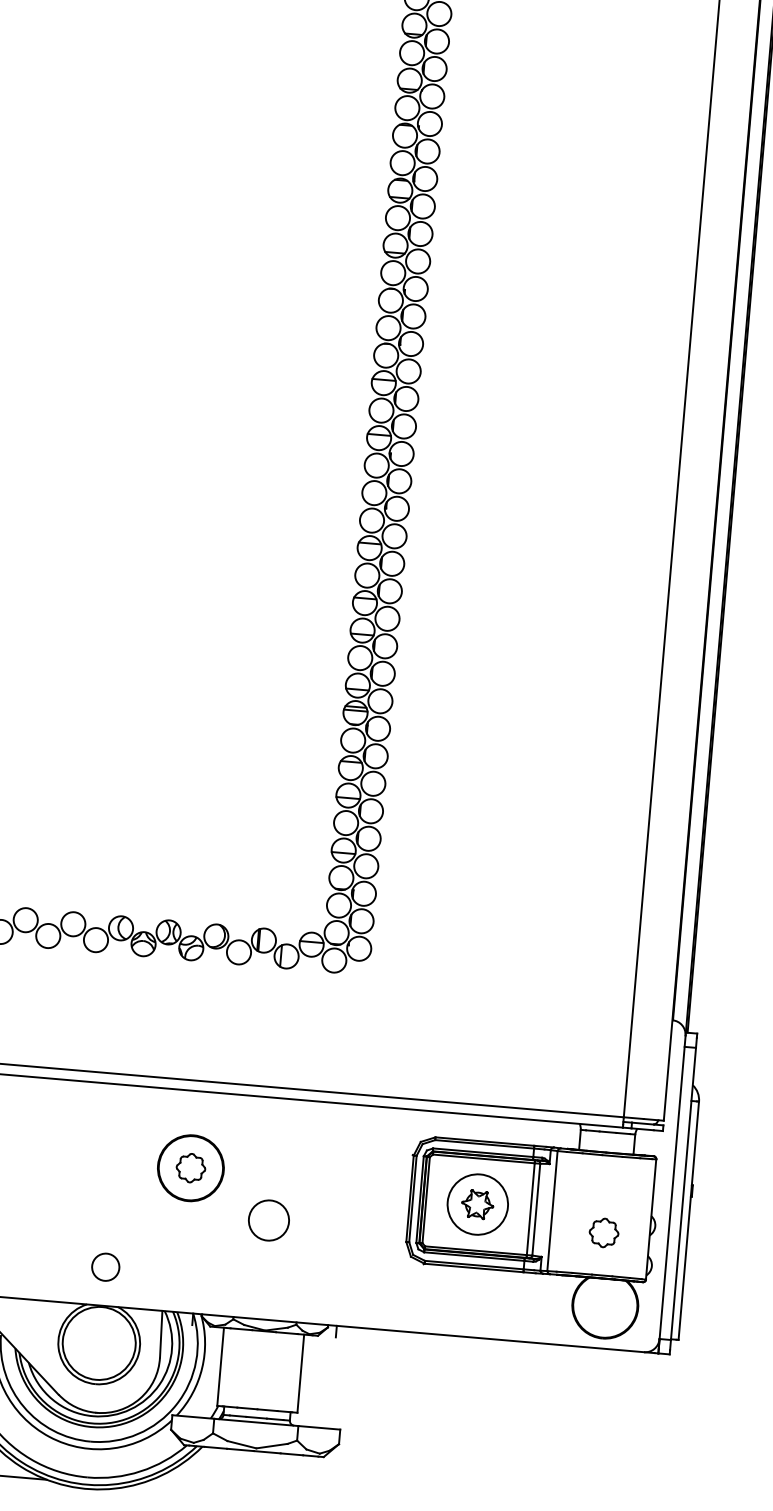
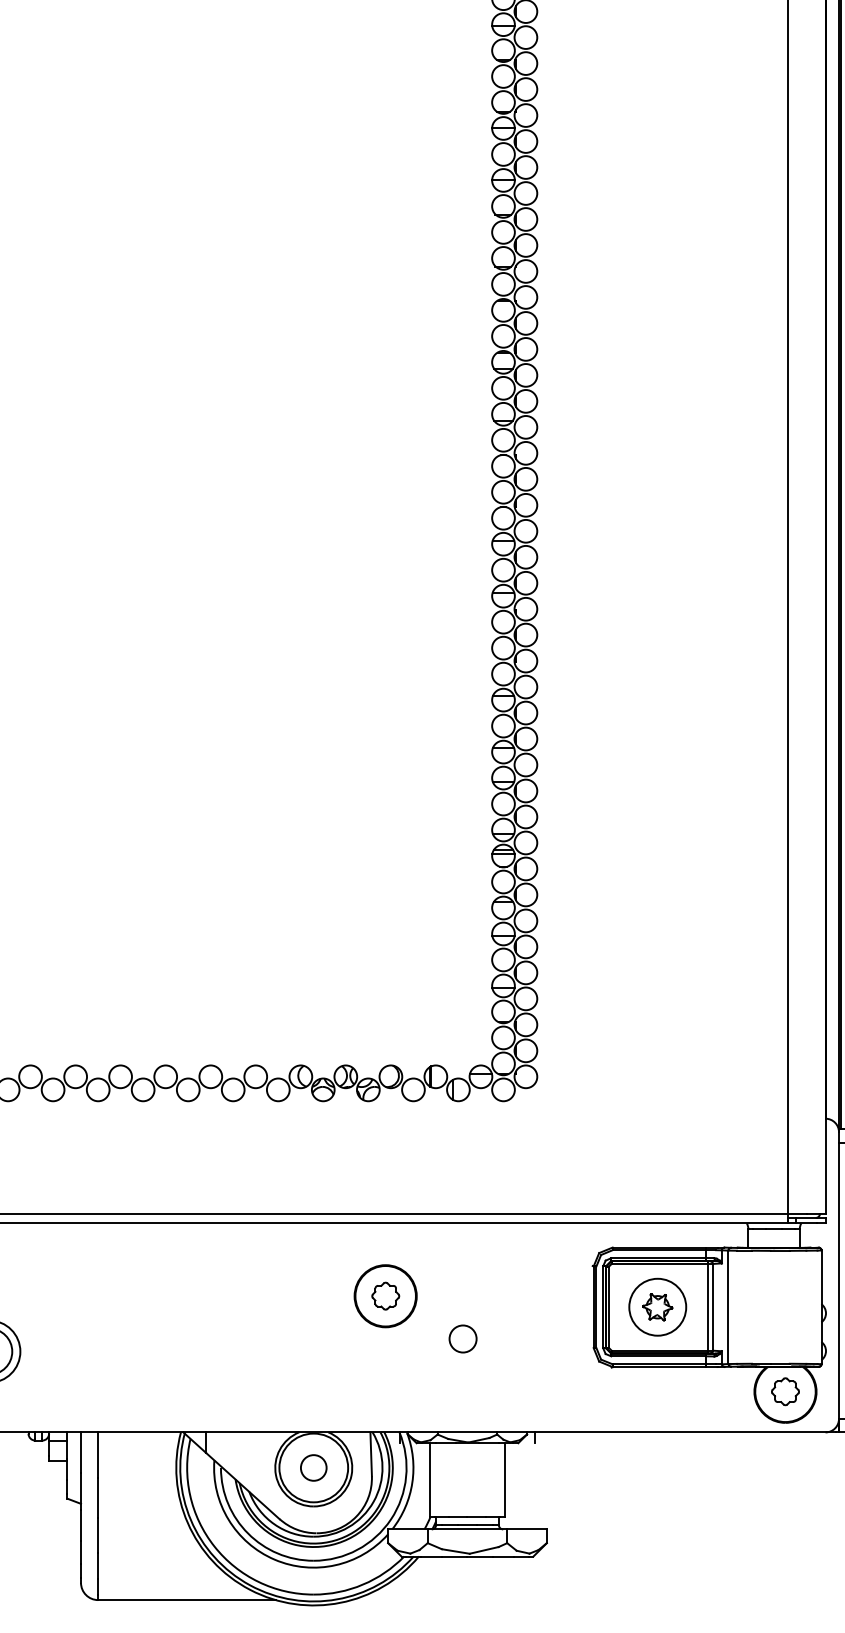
circle: (268, 1219) -> (462, 1338), size x0.71
part: (604, 1232) -> (785, 1391), moved
circle: (105, 1266) -> (313, 1467), moved

